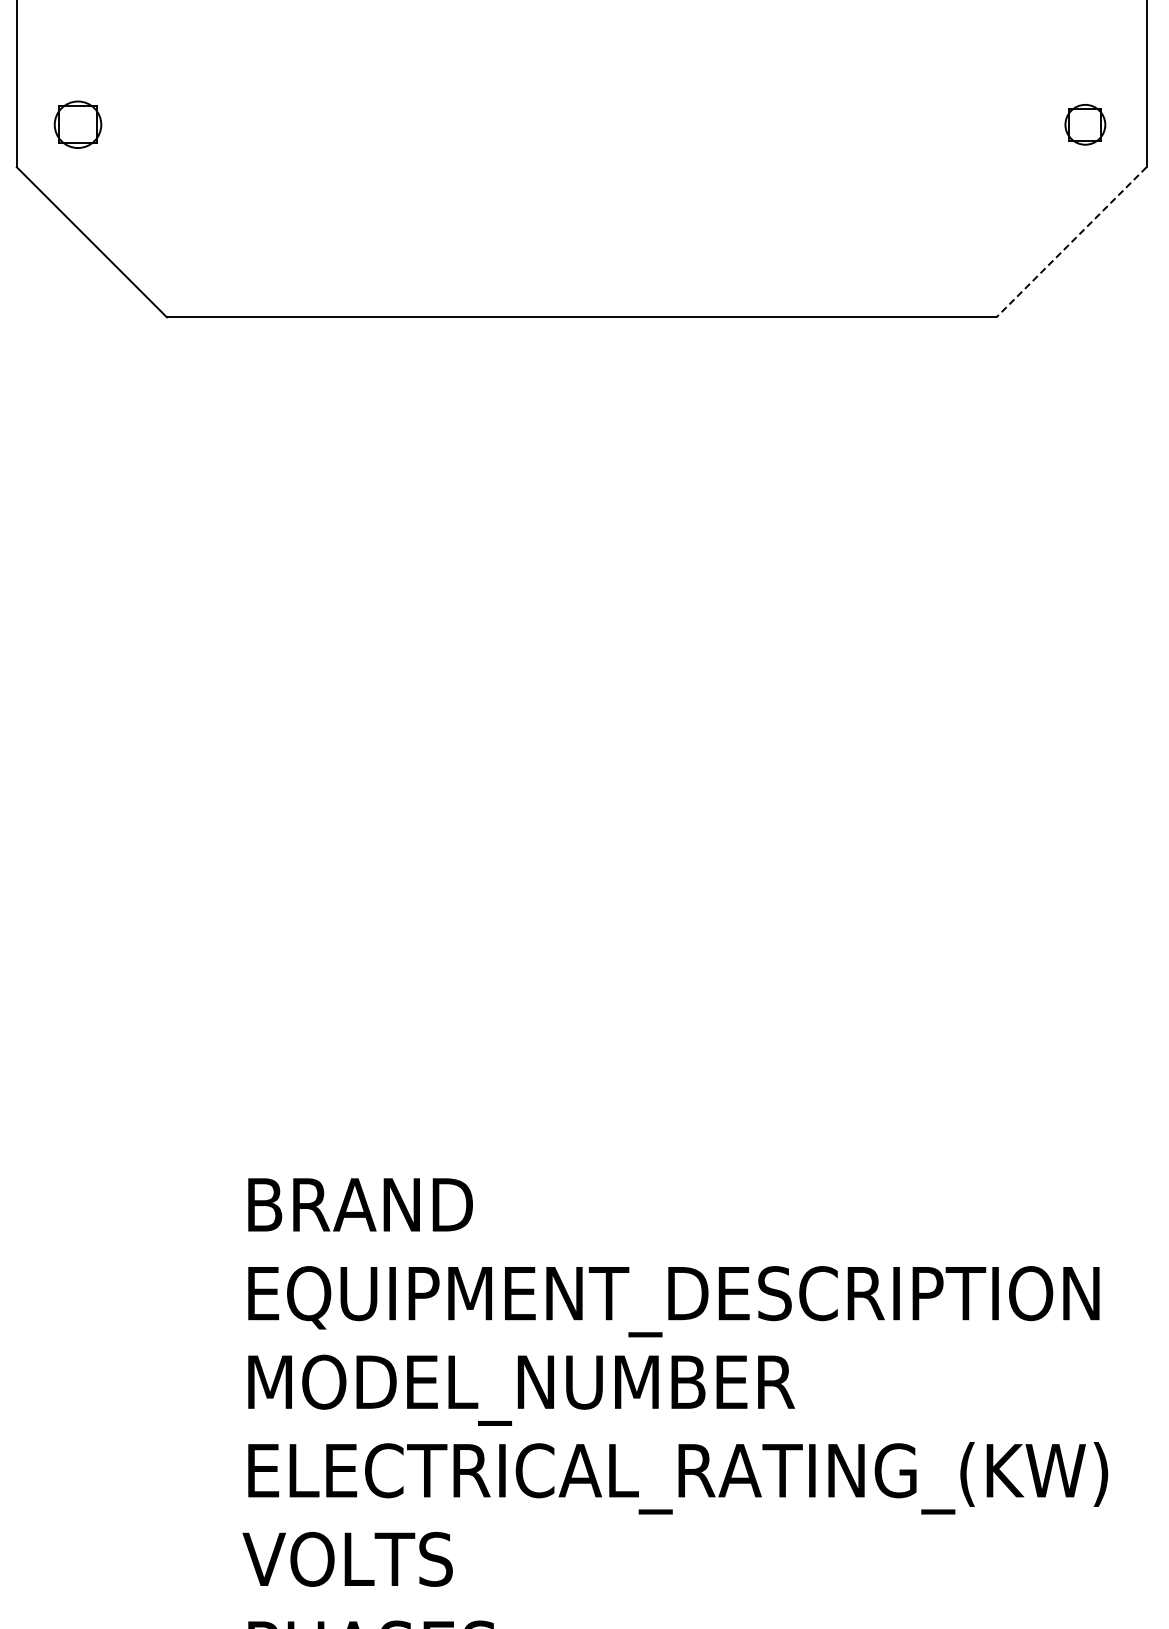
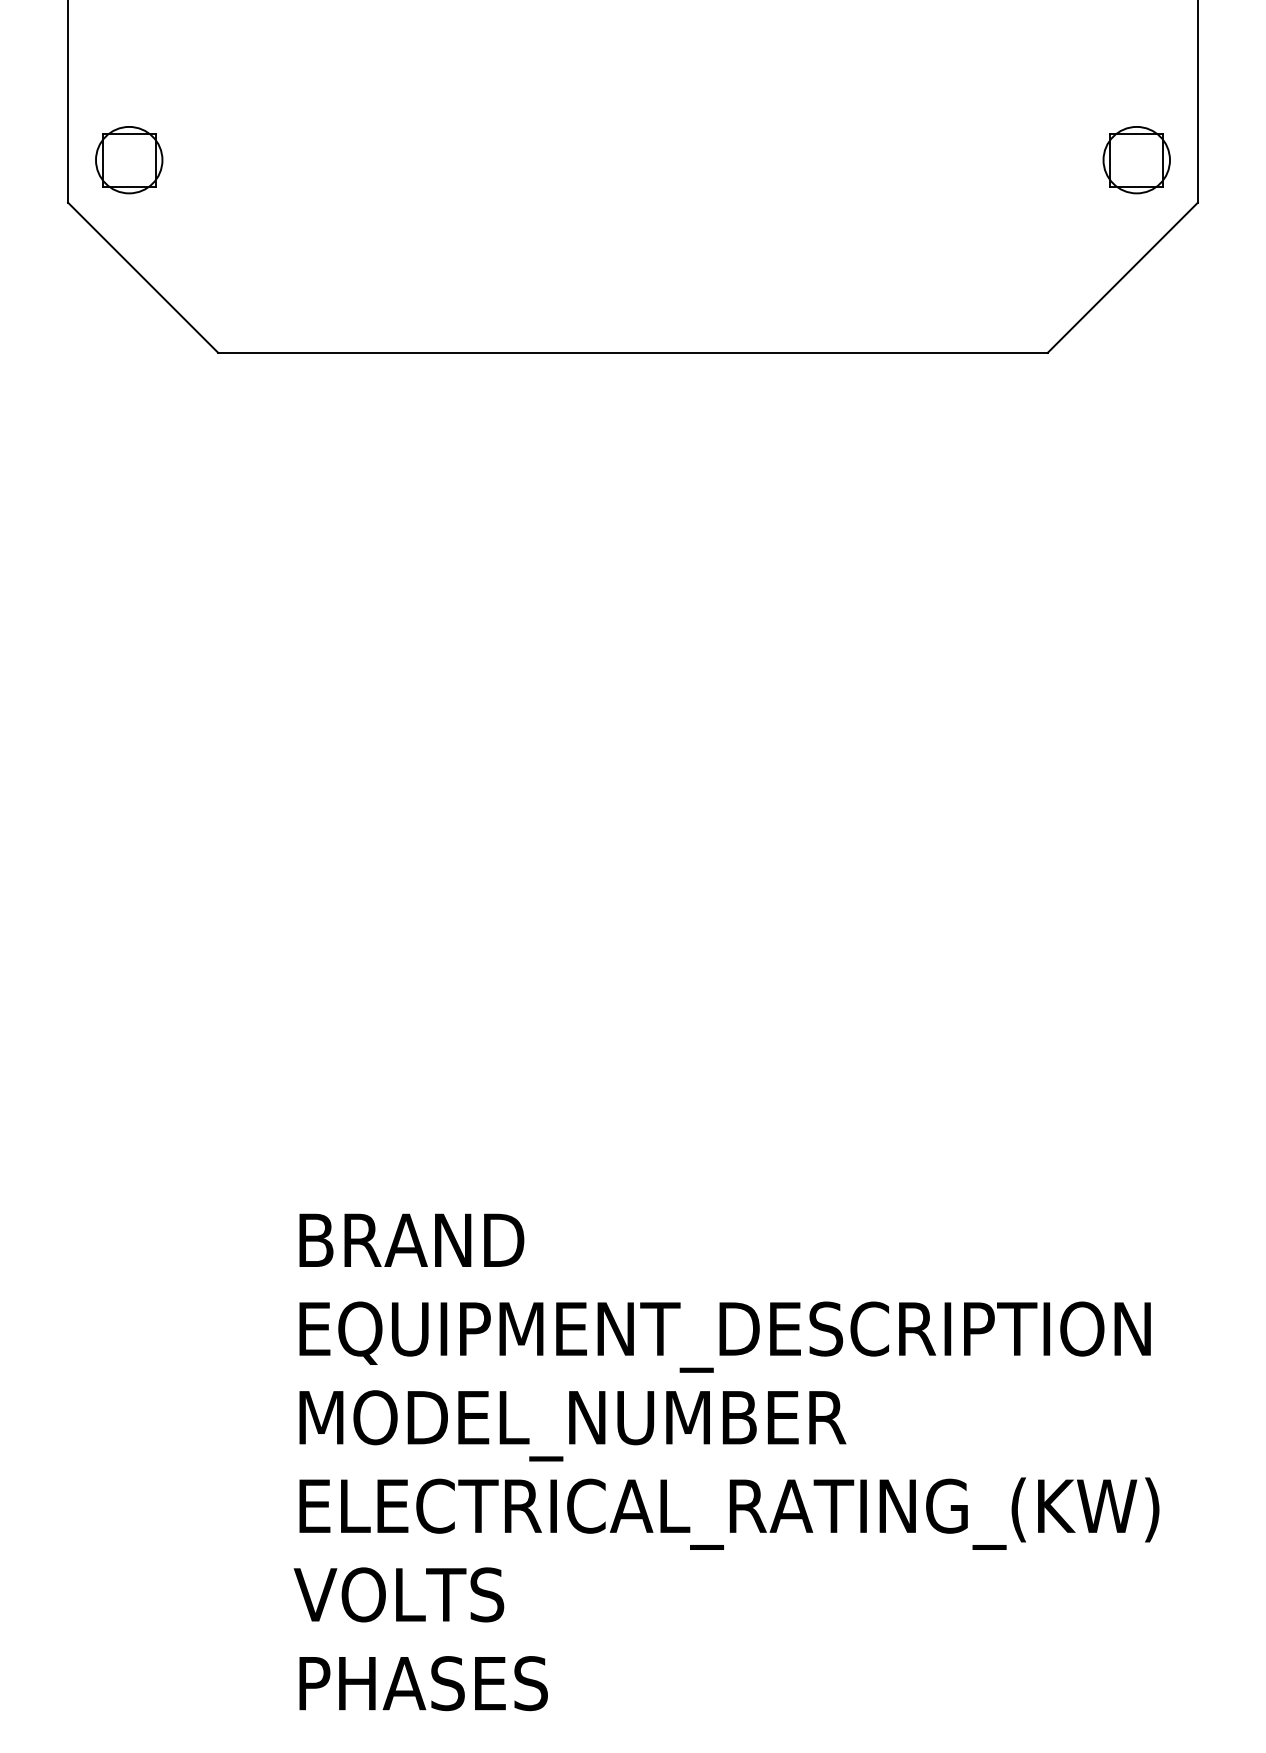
part: (78, 125) -> (129, 160), size x1.43
part: (1085, 125) -> (1136, 160), size x1.67
line: (1071, 243) -> (1122, 278), dashed -> solid

